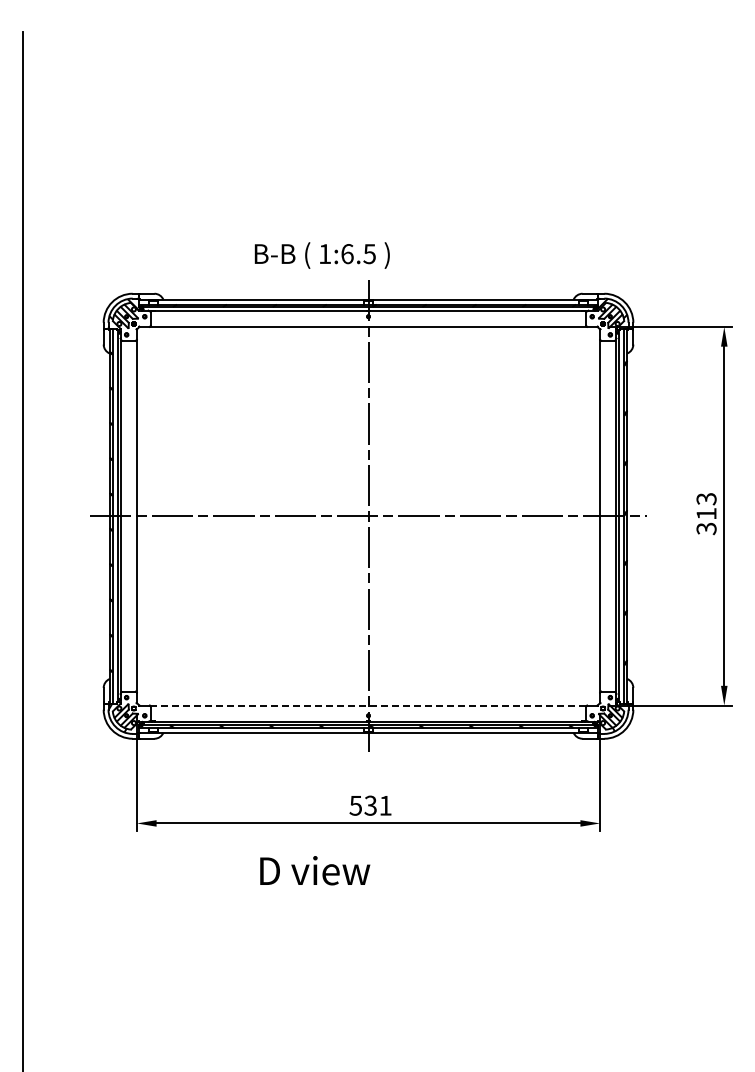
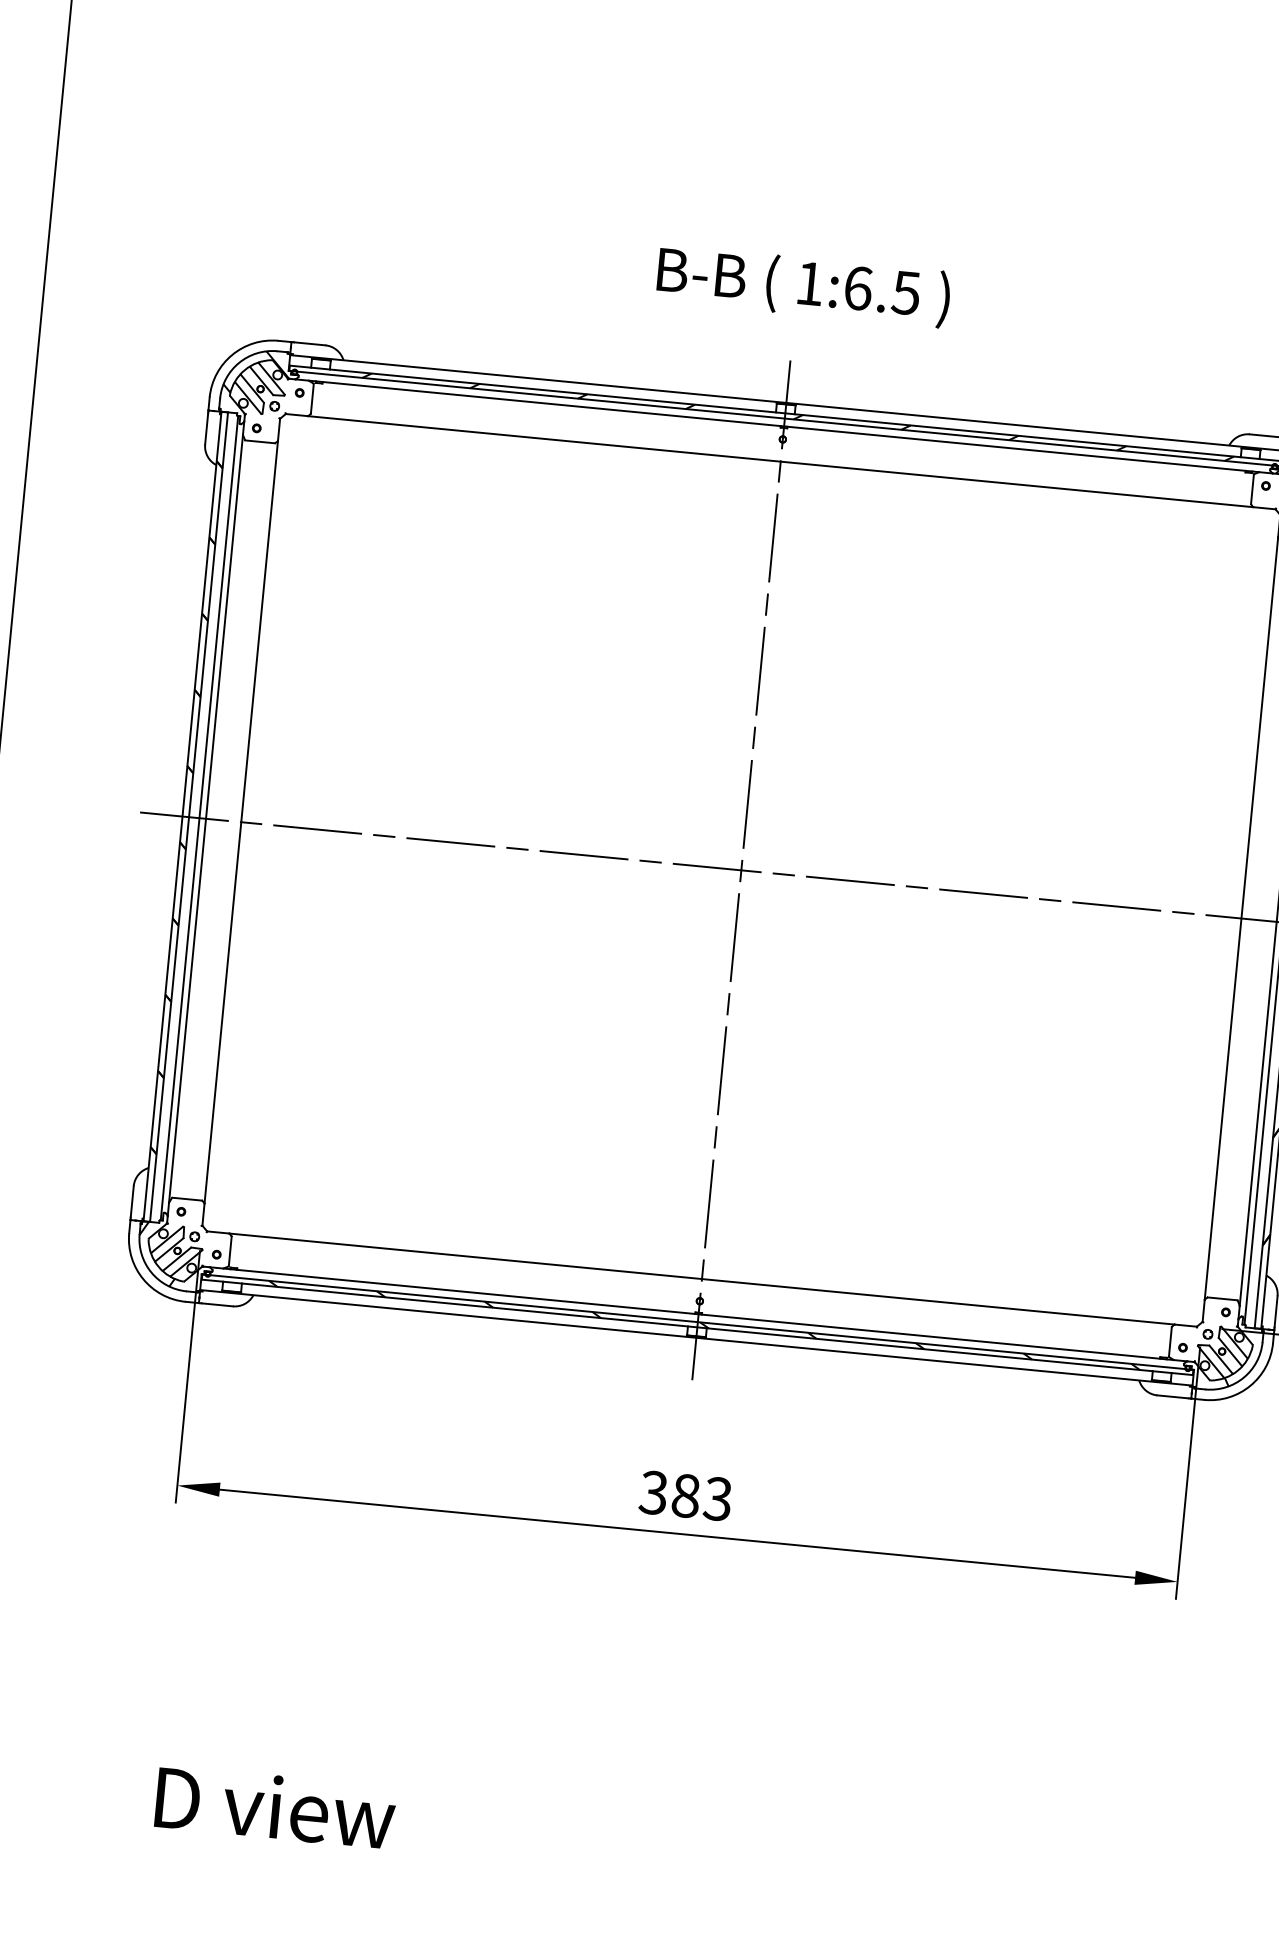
text: (321, 255) -> (801, 286), moved
line: (368, 705) -> (701, 1279), dashed -> solid
text: (370, 805) -> (685, 1495), 531 -> 383
text: (315, 870) -> (276, 1806), moved

